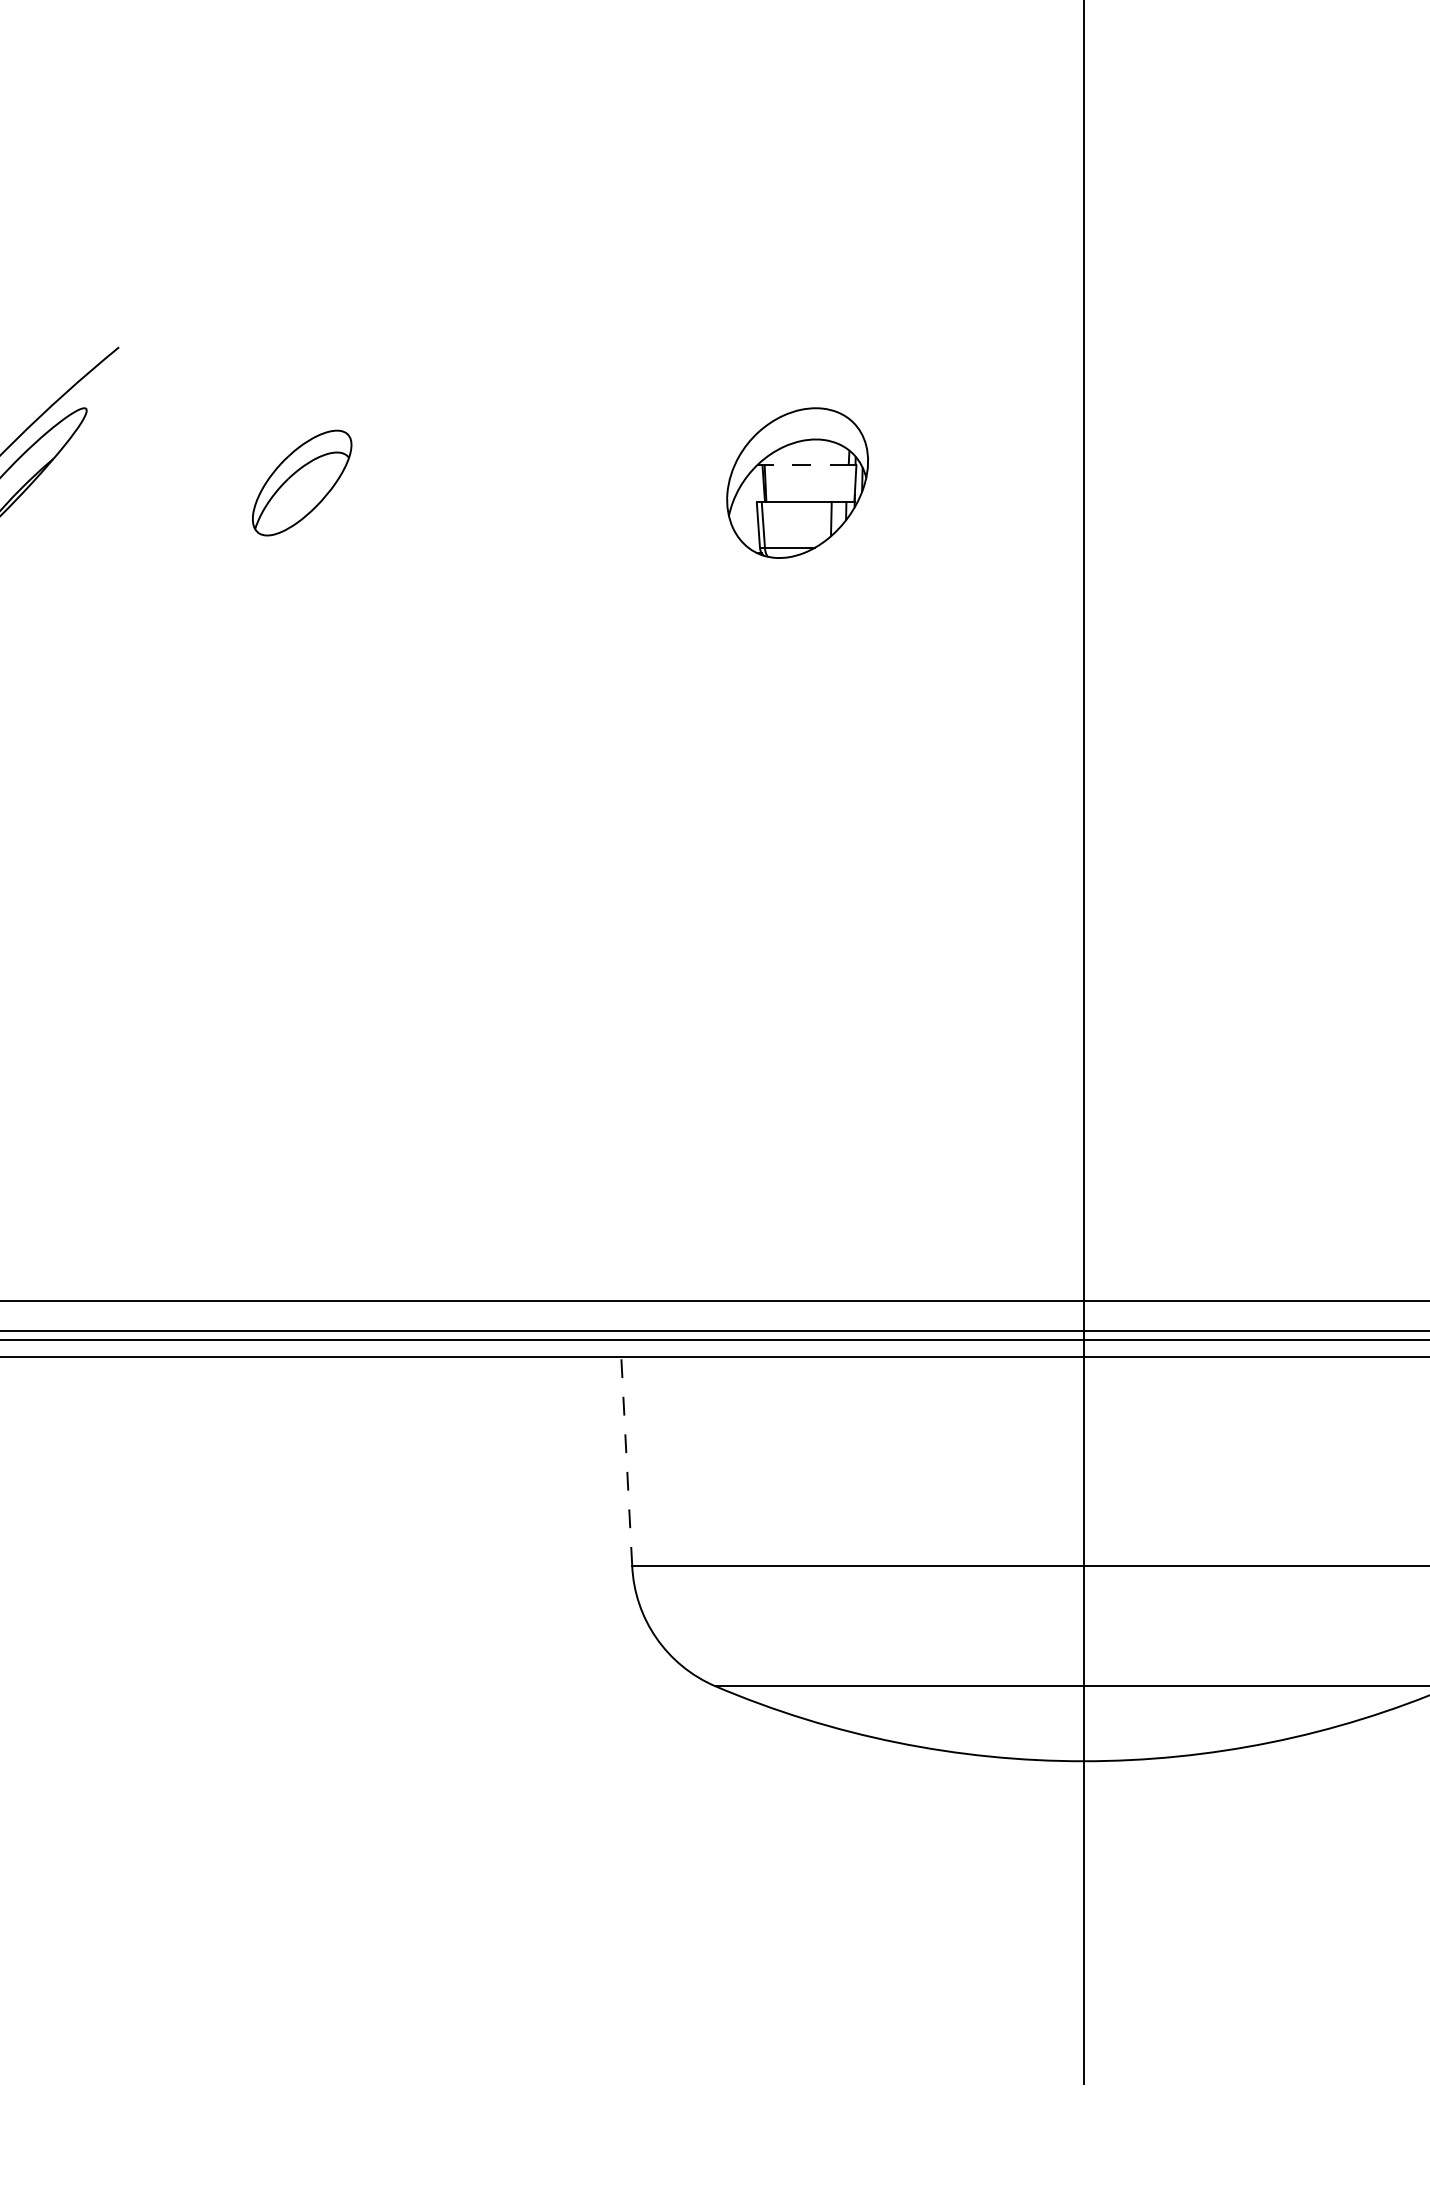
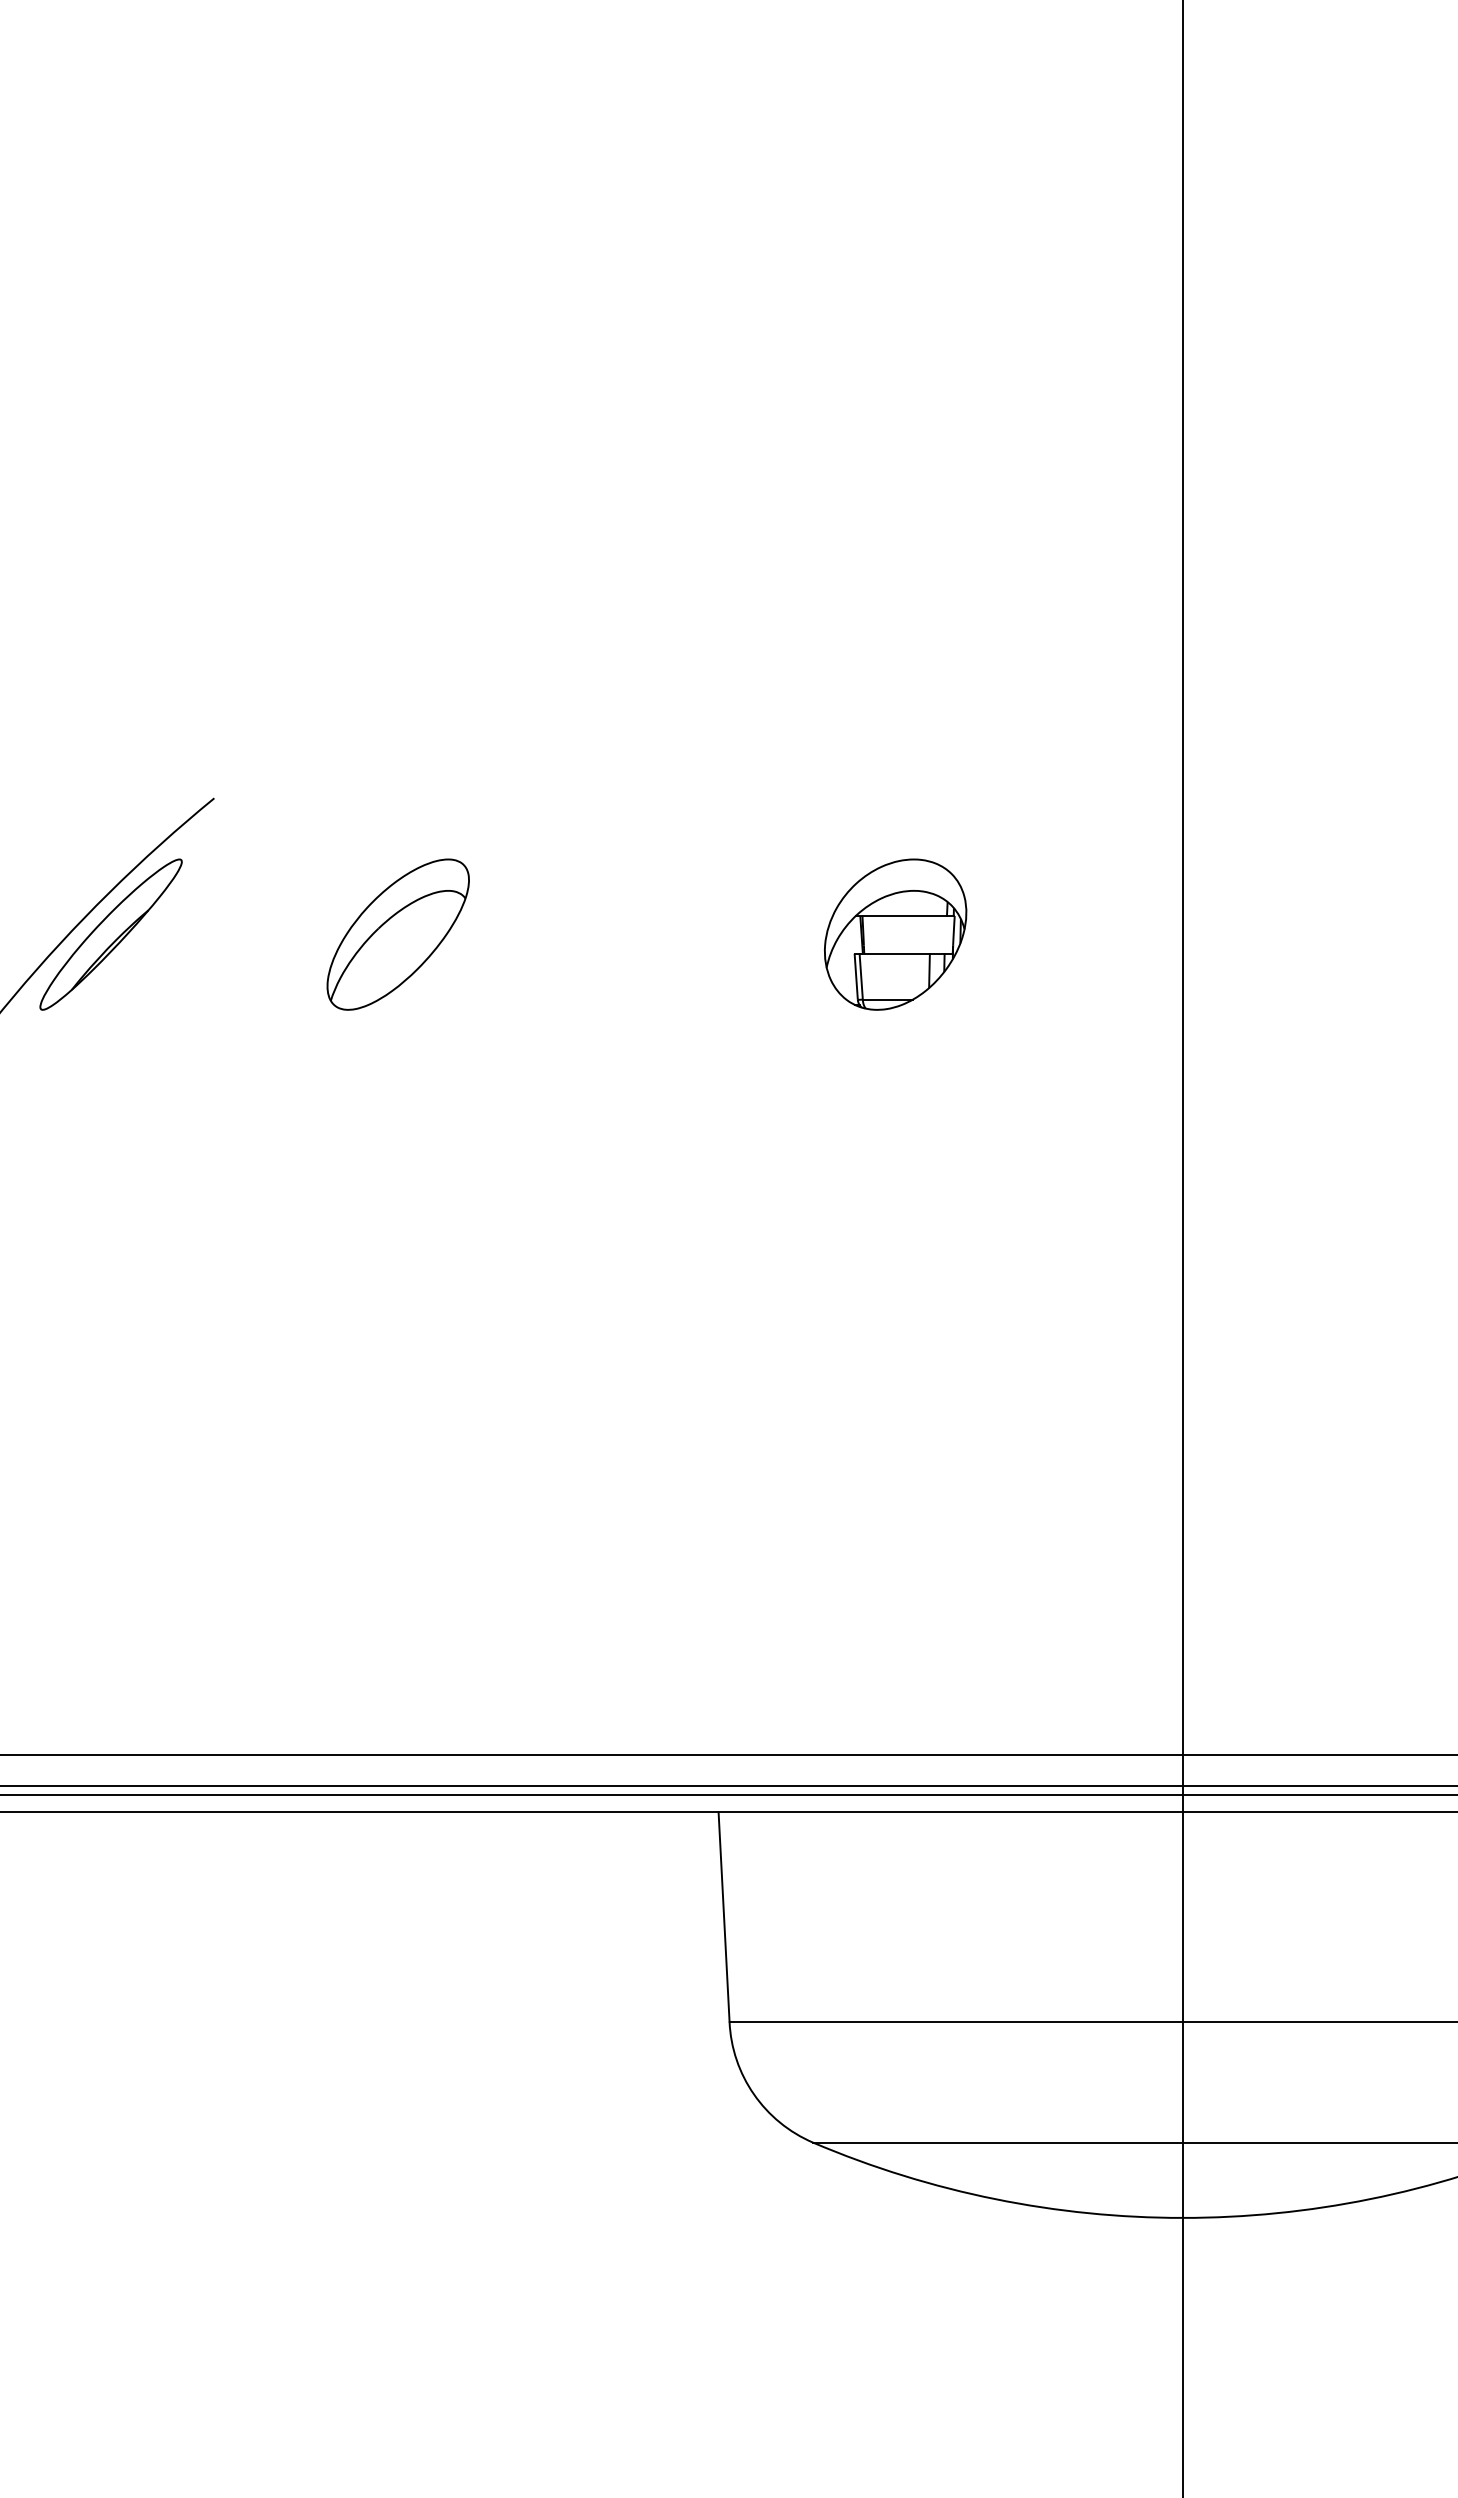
line: (803, 465) -> (901, 916), dashed -> solid
part: (301, 482) -> (397, 934), size x1.43
line: (627, 1461) -> (724, 1916), dashed -> solid

